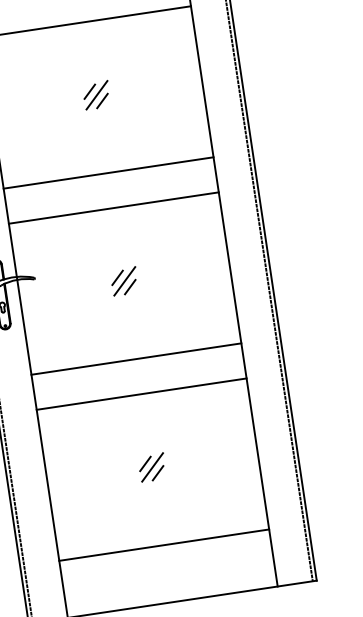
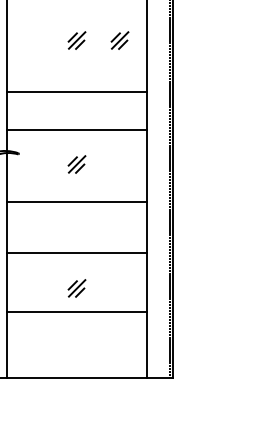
part: (160, 85) -> (119, 40), added
line: (114, 207) -> (77, 129), moved
line: (136, 359) -> (77, 202), moved
line: (142, 393) -> (77, 252), moved
line: (164, 545) -> (77, 312), moved

